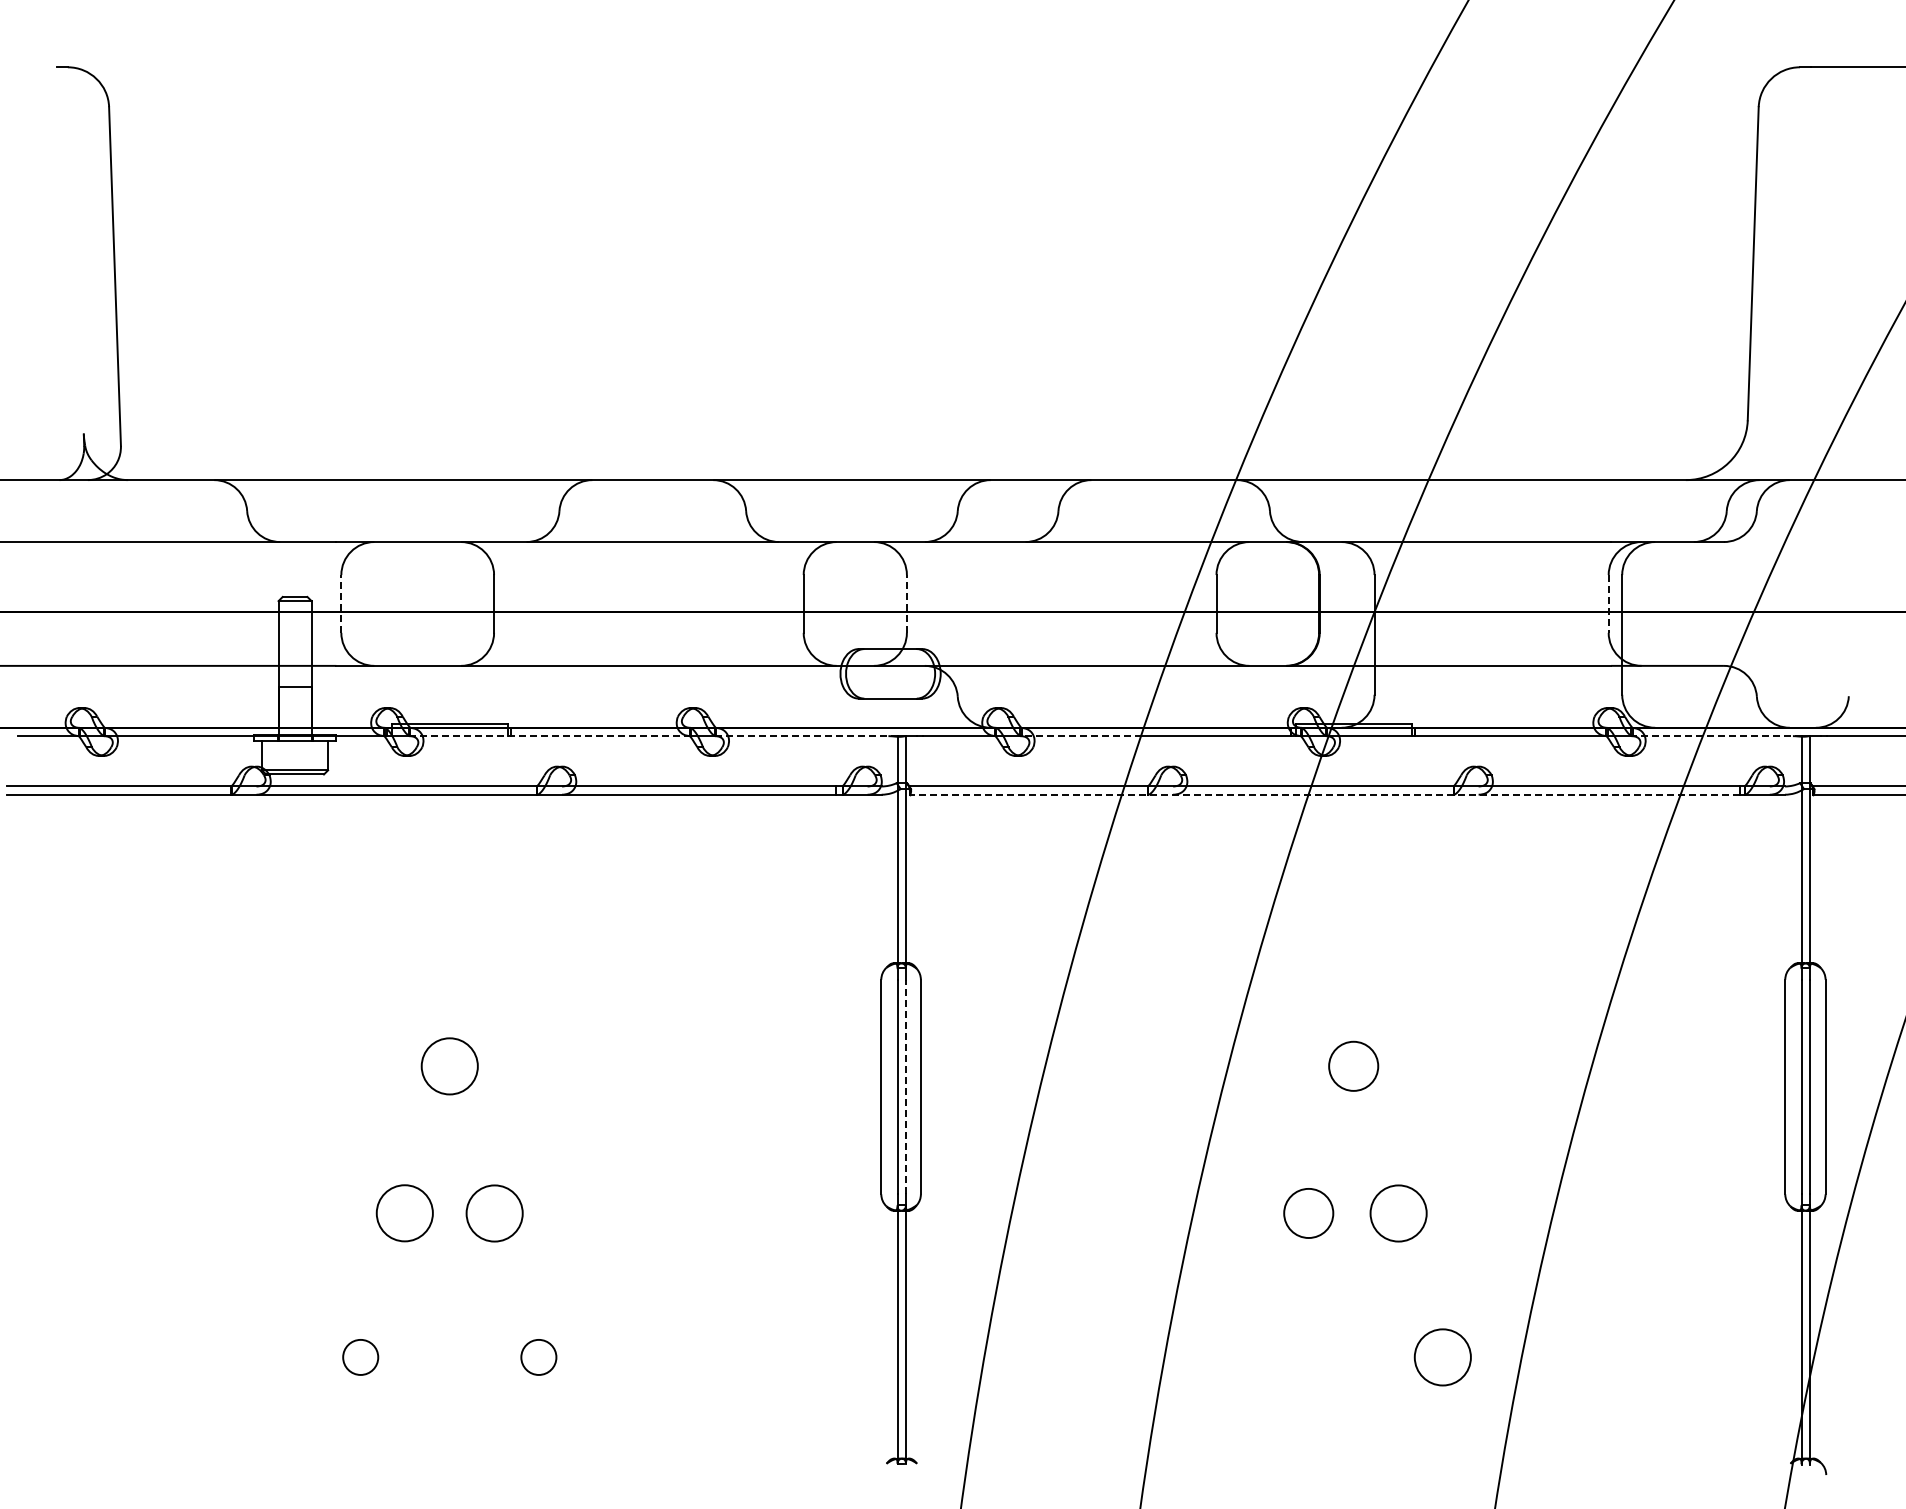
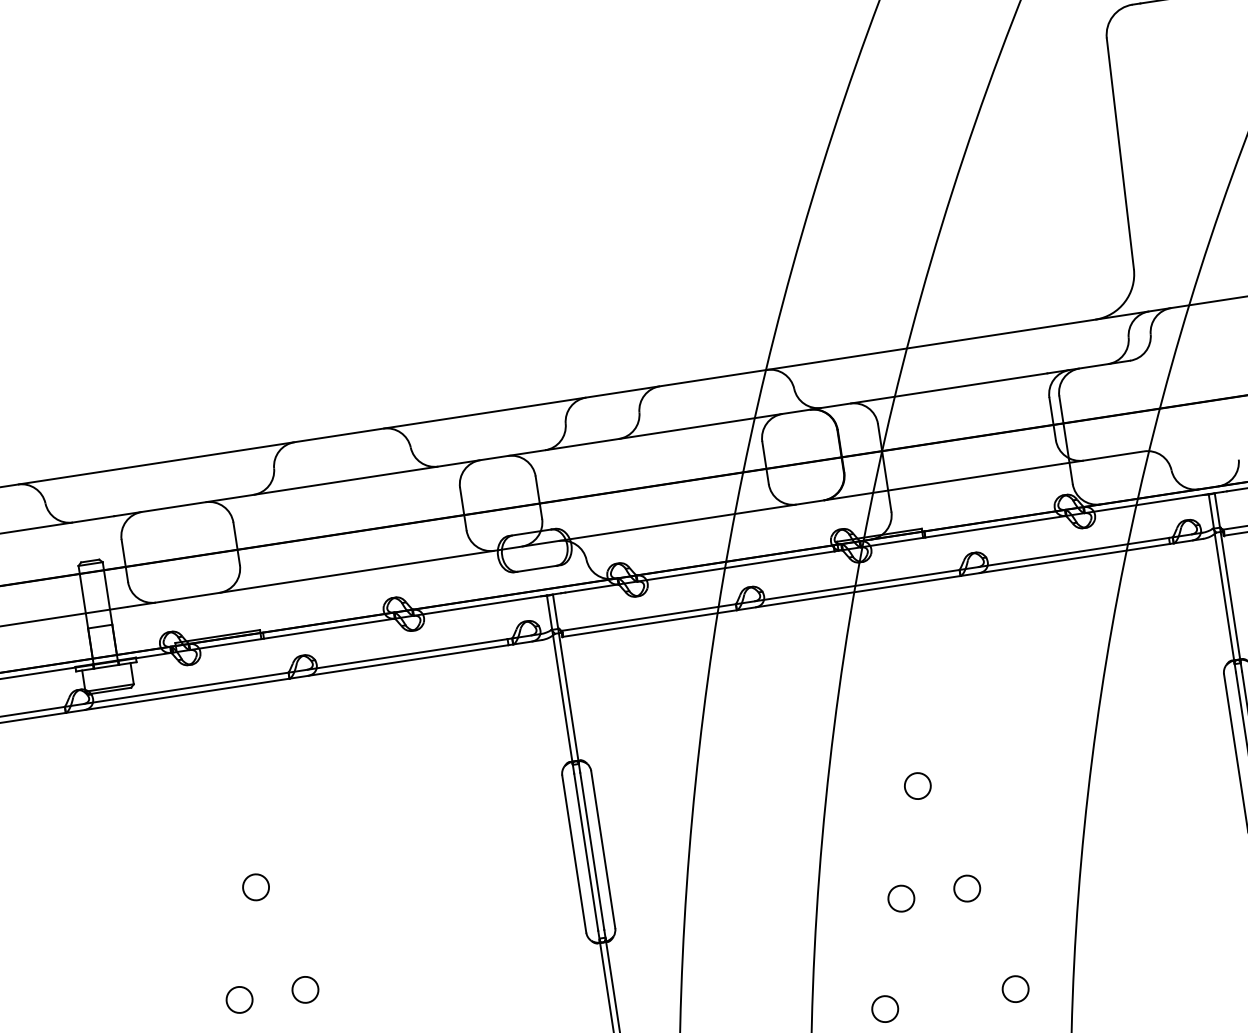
line: (341, 603) -> (124, 560), dashed -> solid
line: (906, 603) -> (538, 497), dashed -> solid
line: (1608, 603) -> (1052, 418), dashed -> solid
line: (550, 736) -> (292, 634), dashed -> solid
line: (806, 736) -> (480, 605), dashed -> solid
line: (1081, 736) -> (681, 575), dashed -> solid
line: (1717, 736) -> (1147, 503), dashed -> solid
line: (1324, 794) -> (865, 590), dashed -> solid
circle: (449, 1065) -> (255, 886), size x0.62
circle: (1353, 1066) -> (917, 786), size x0.71
line: (905, 1086) -> (591, 851), dashed -> solid
circle: (404, 1212) -> (239, 999), size x0.62
circle: (494, 1212) -> (305, 989), size x0.62
circle: (1308, 1212) -> (901, 898), size x0.71
circle: (1398, 1212) -> (966, 888), size x0.62
circle: (1442, 1356) -> (1015, 988), size x0.62
circle: (1264, 1357) -> (885, 1009), added

